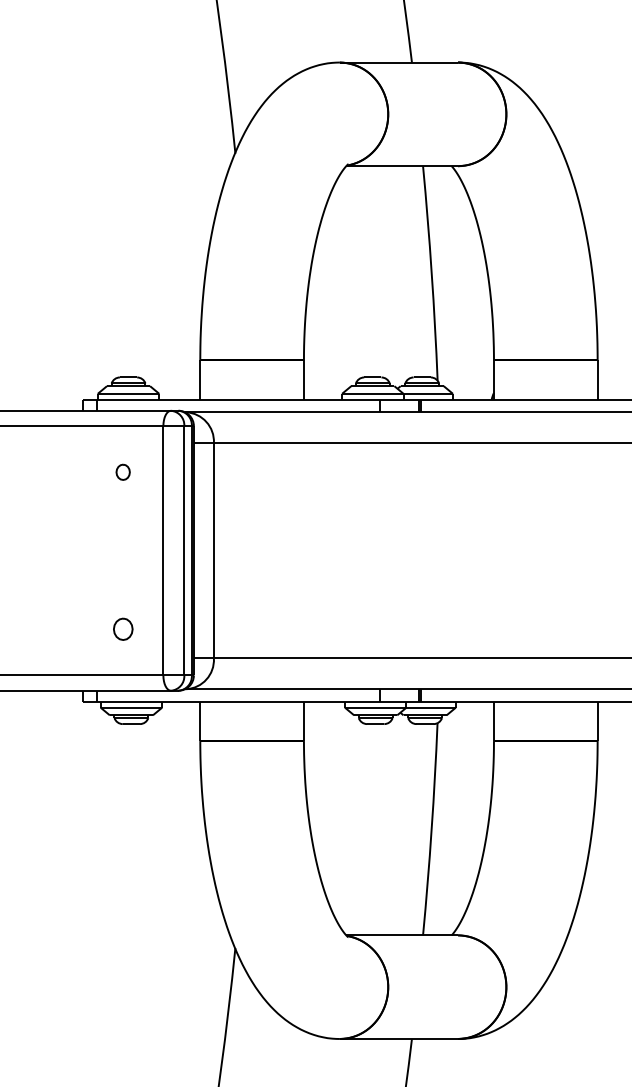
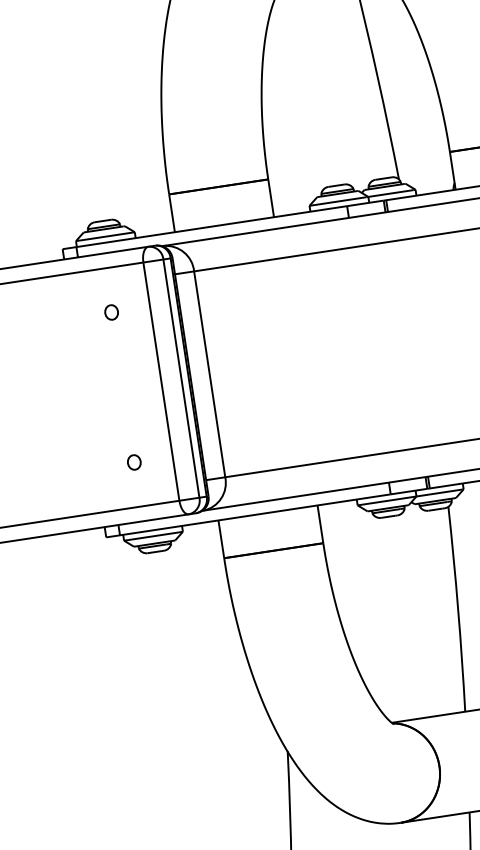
part: (122, 628) -> (133, 461), size x0.71

